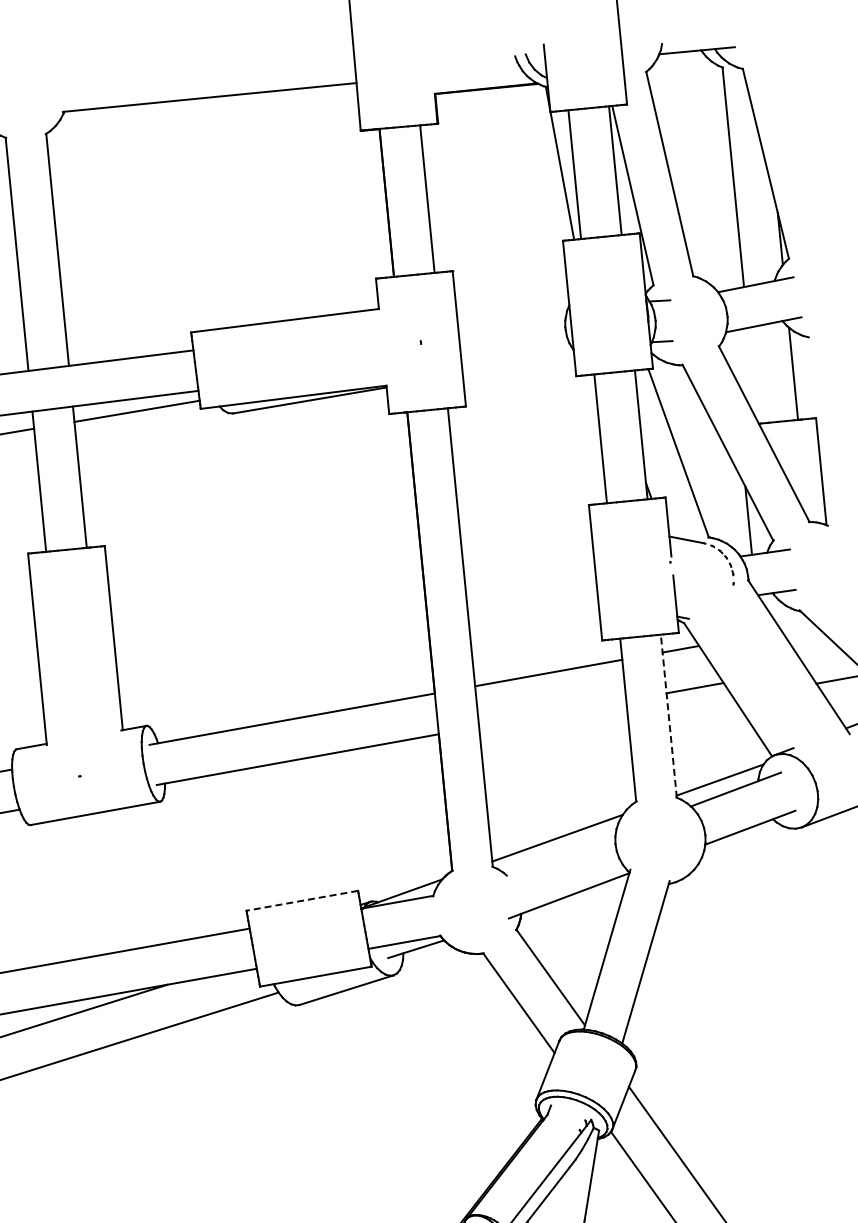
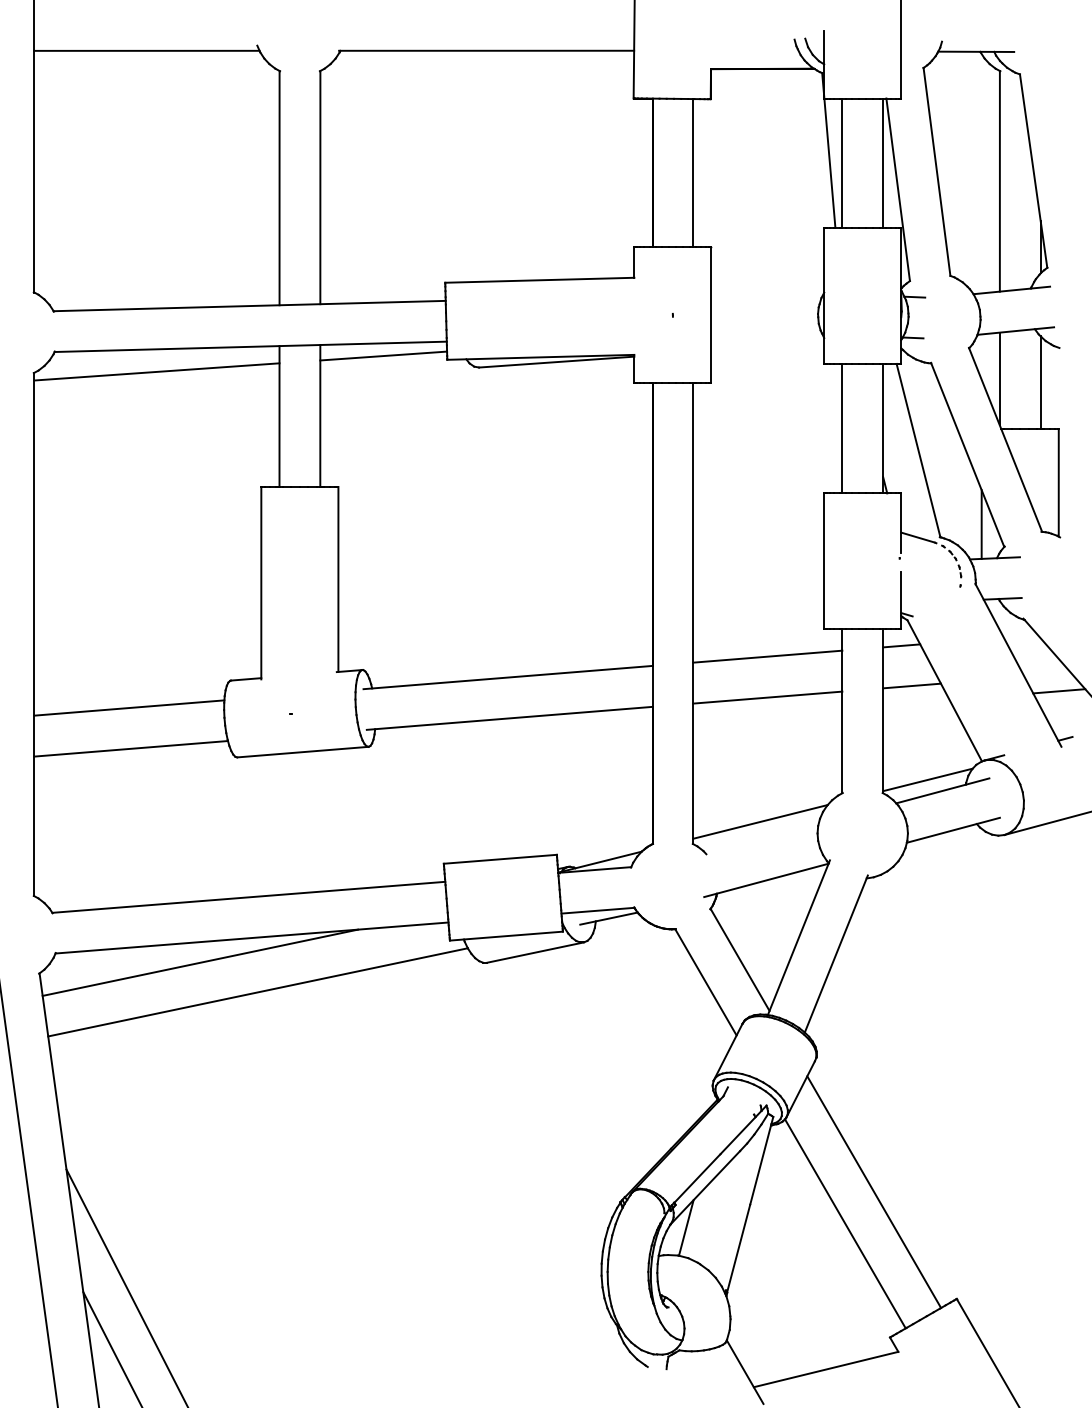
line: (752, 373) -> (999, 378), added
line: (552, 713) -> (767, 697), added
line: (669, 716) -> (883, 711), dashed -> solid
line: (302, 900) -> (500, 859), dashed -> solid

